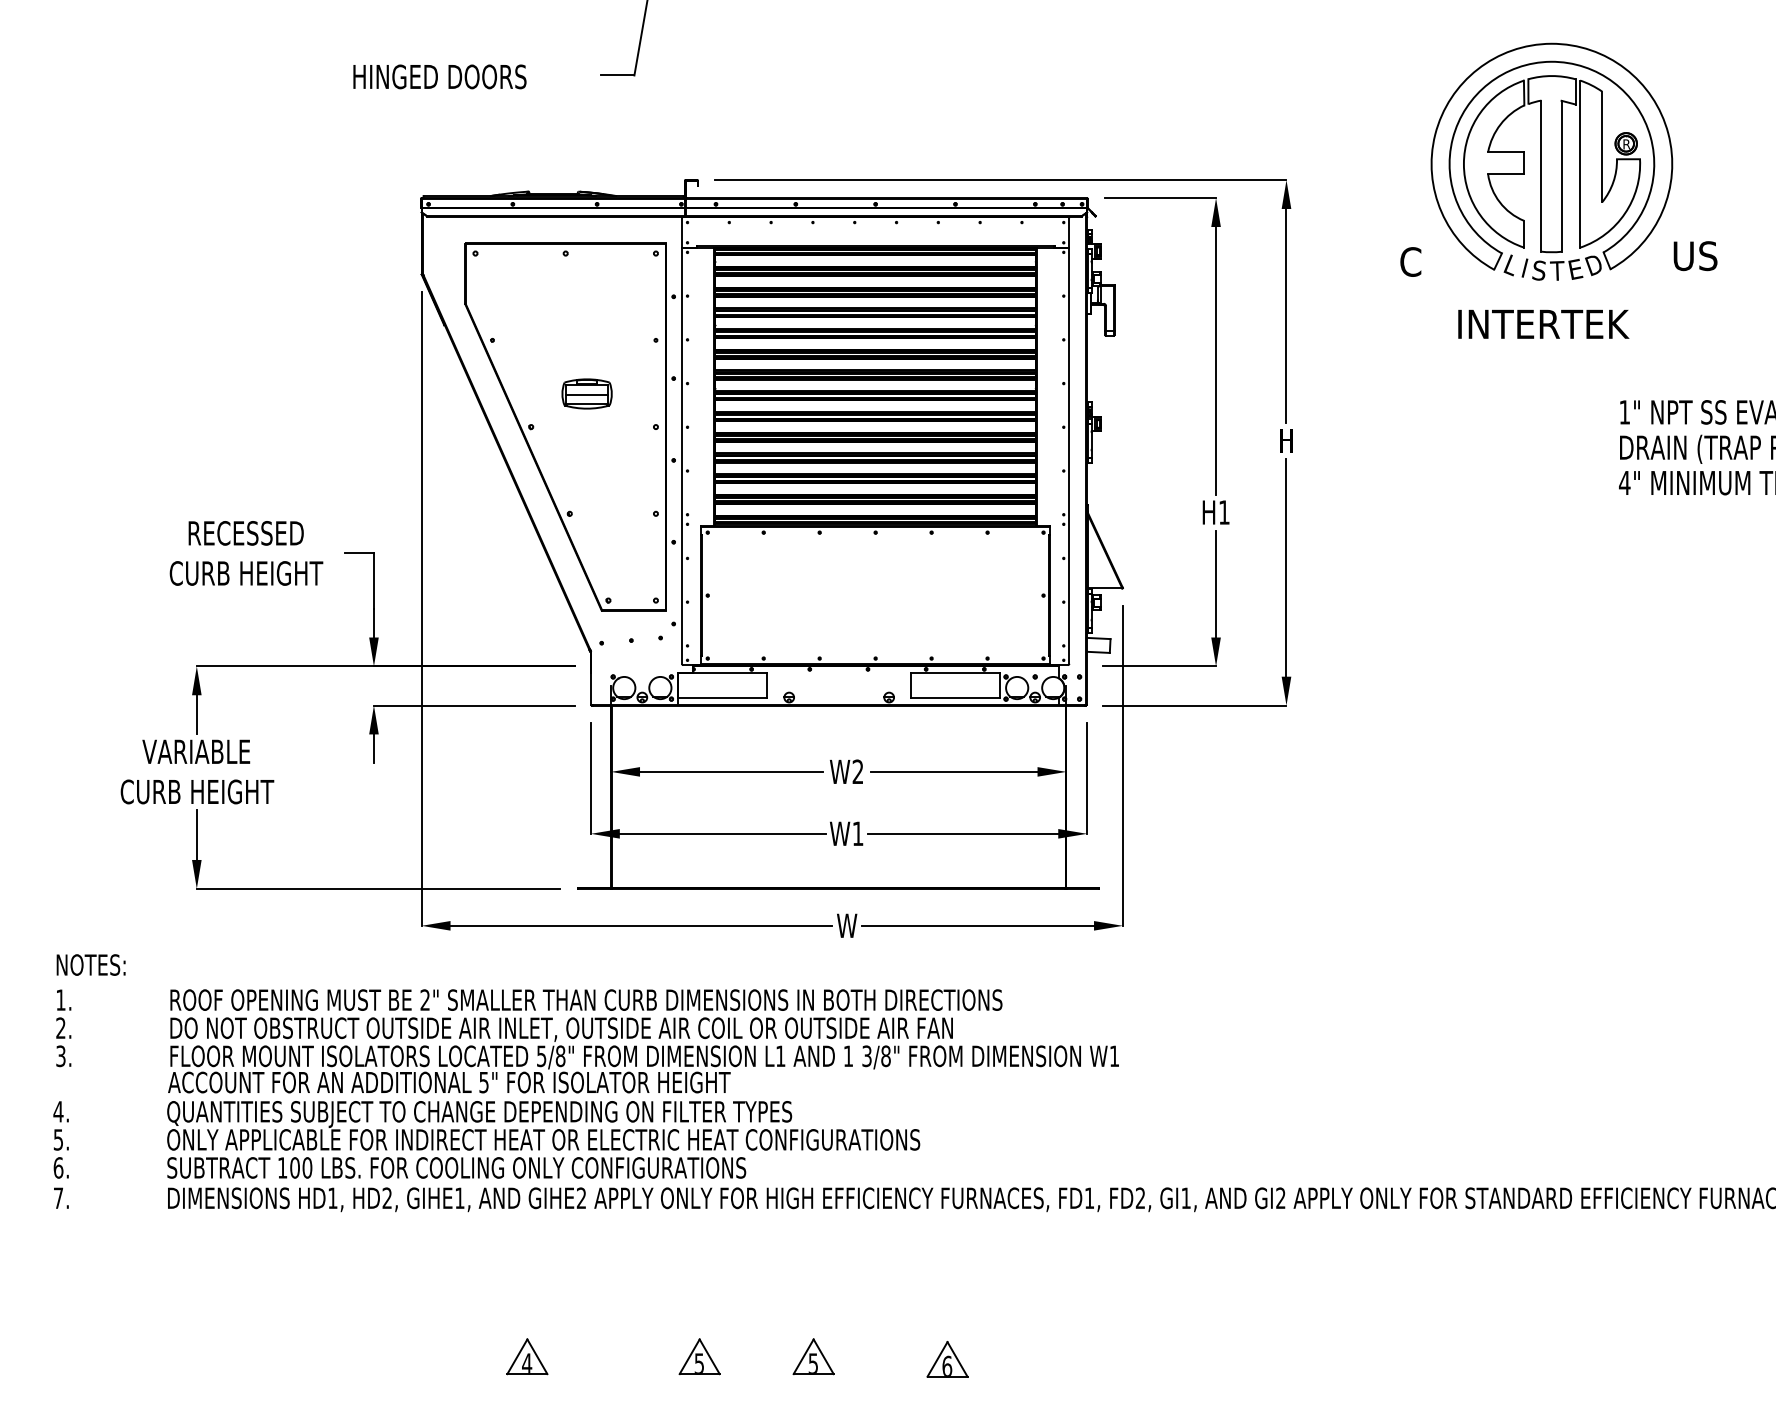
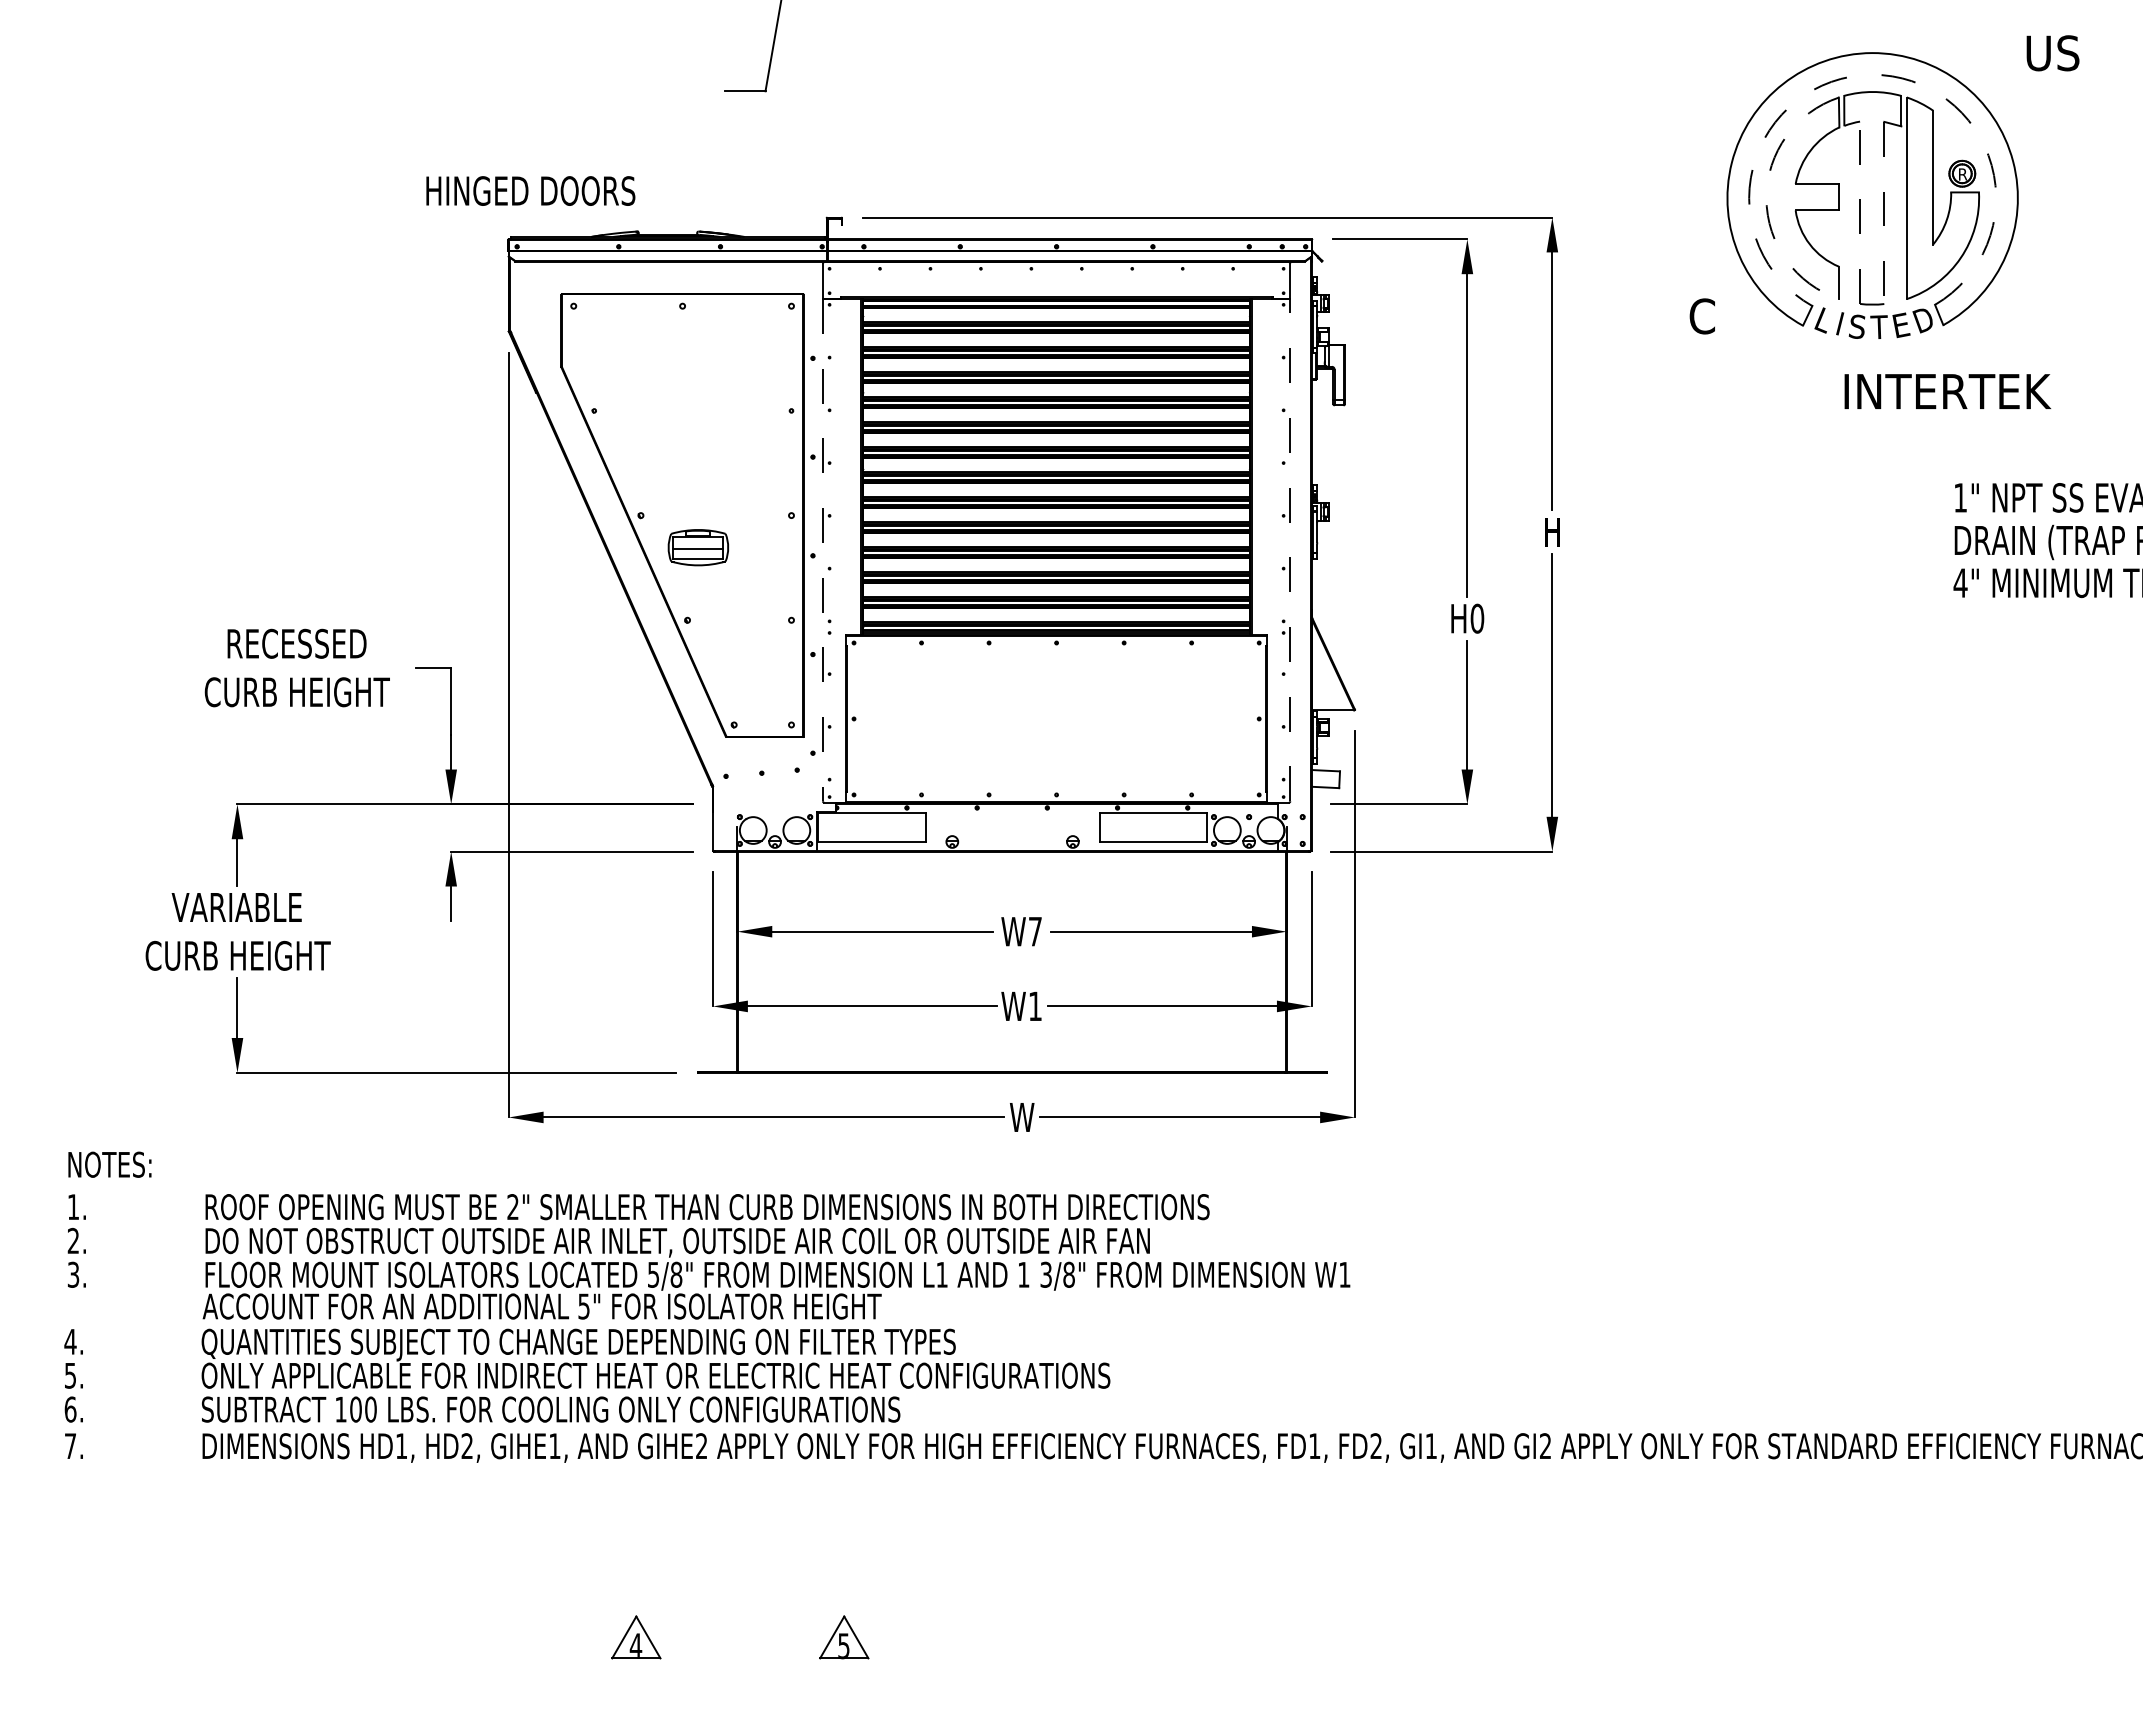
arc: (1550, 61) -> (1871, 74), solid -> dashed
text: (439, 76) -> (530, 190), moved
arc: (1463, 164) -> (1766, 198), solid -> dashed
line: (1541, 175) -> (1860, 212), solid -> dashed
line: (1561, 176) -> (1884, 213), solid -> dashed
text: (1695, 256) -> (2052, 53), moved
text: (1543, 324) -> (1947, 391), moved
part: (586, 393) -> (697, 547), moved
line: (1069, 455) -> (1290, 549), solid -> dashed
line: (681, 456) -> (822, 550), solid -> dashed
text: (1224, 512) -> (1477, 618), H1 -> H0
text: (857, 771) -> (1034, 931), W2 -> W7
part: (813, 1356) -> (981, 1637), removed
part: (947, 1359) -> (1143, 1640), removed

